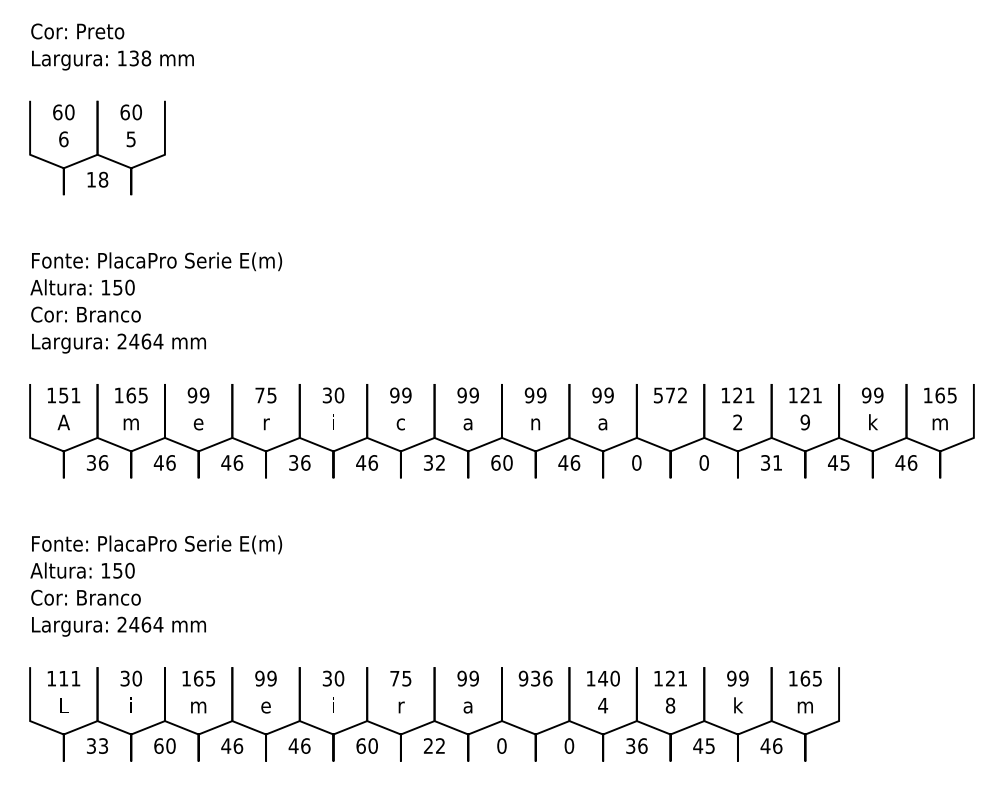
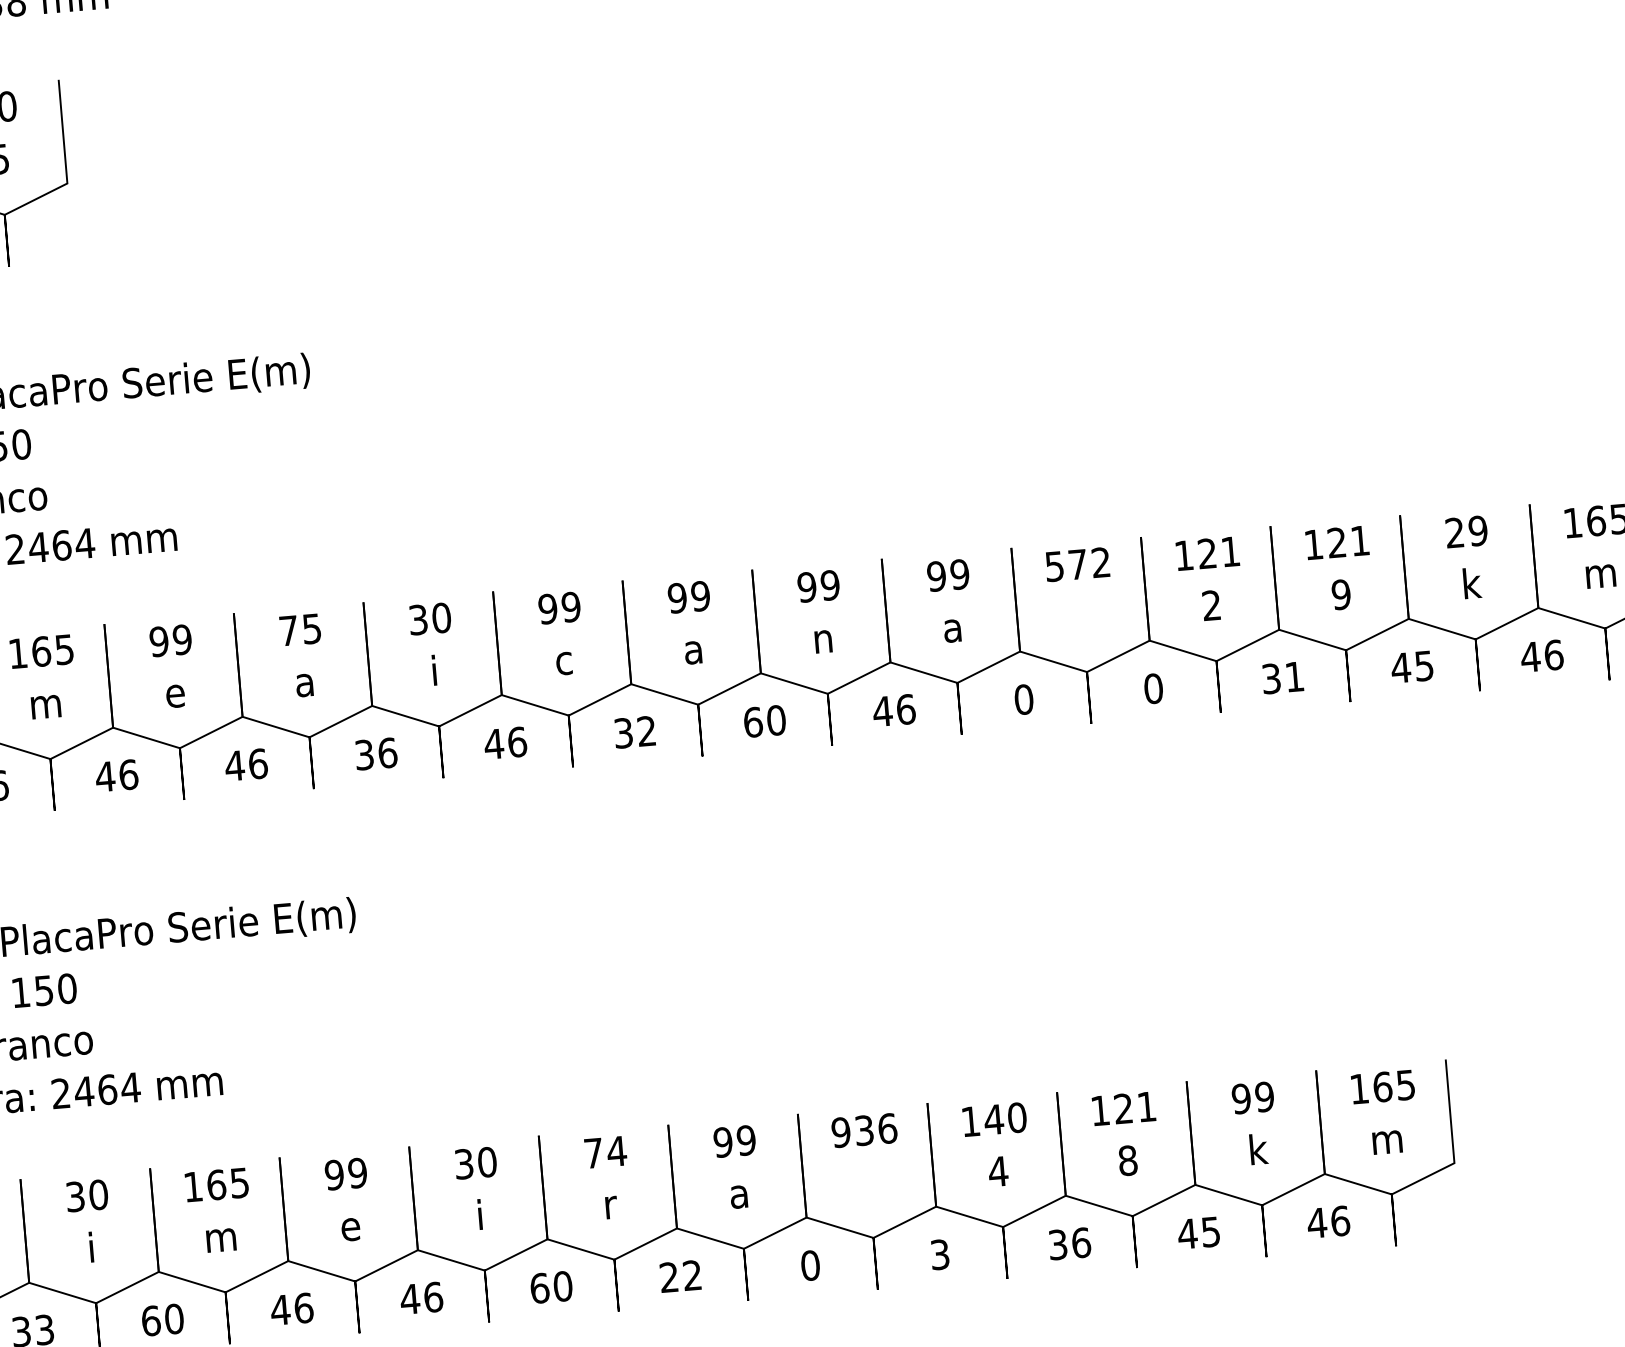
text: (866, 395) -> (1454, 532), 99 -> 29
text: (265, 424) -> (304, 685), r -> a
text: (406, 678) -> (616, 1151), 75 -> 74
text: (569, 745) -> (940, 1253), 0 -> 3

